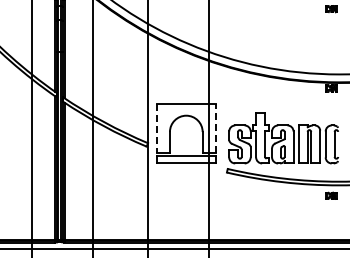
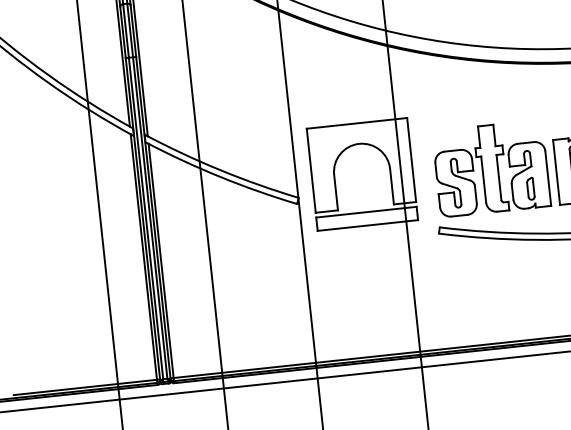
line: (156, 128) -> (310, 171), dashed -> solid
line: (215, 128) -> (411, 160), dashed -> solid

